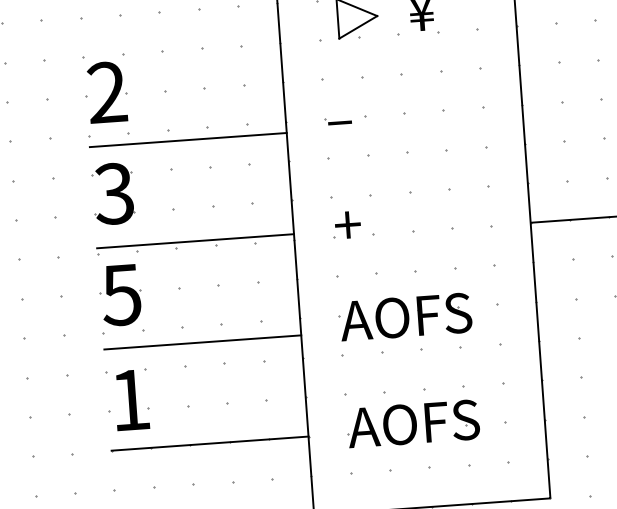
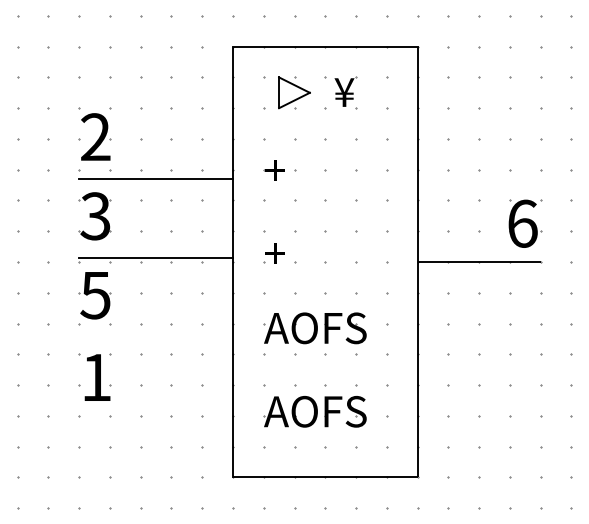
text: (339, 118) -> (274, 170), – -> +
line: (202, 342) -> (155, 336), removed
line: (209, 443) -> (155, 415), removed

